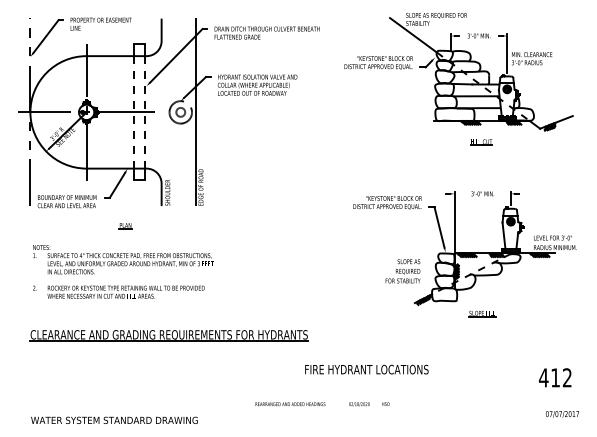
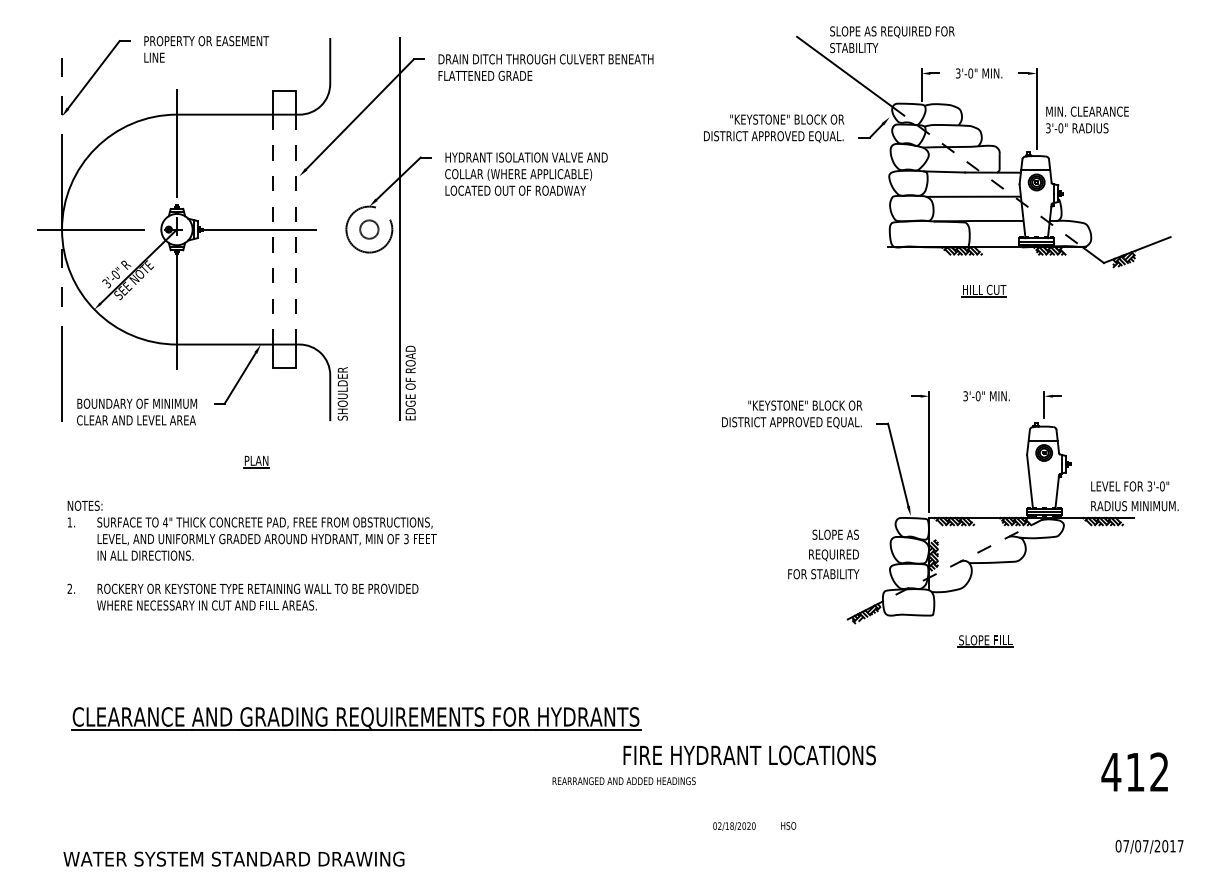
part: (168, 335) -> (354, 718), moved
text: (290, 404) -> (624, 781), moved

